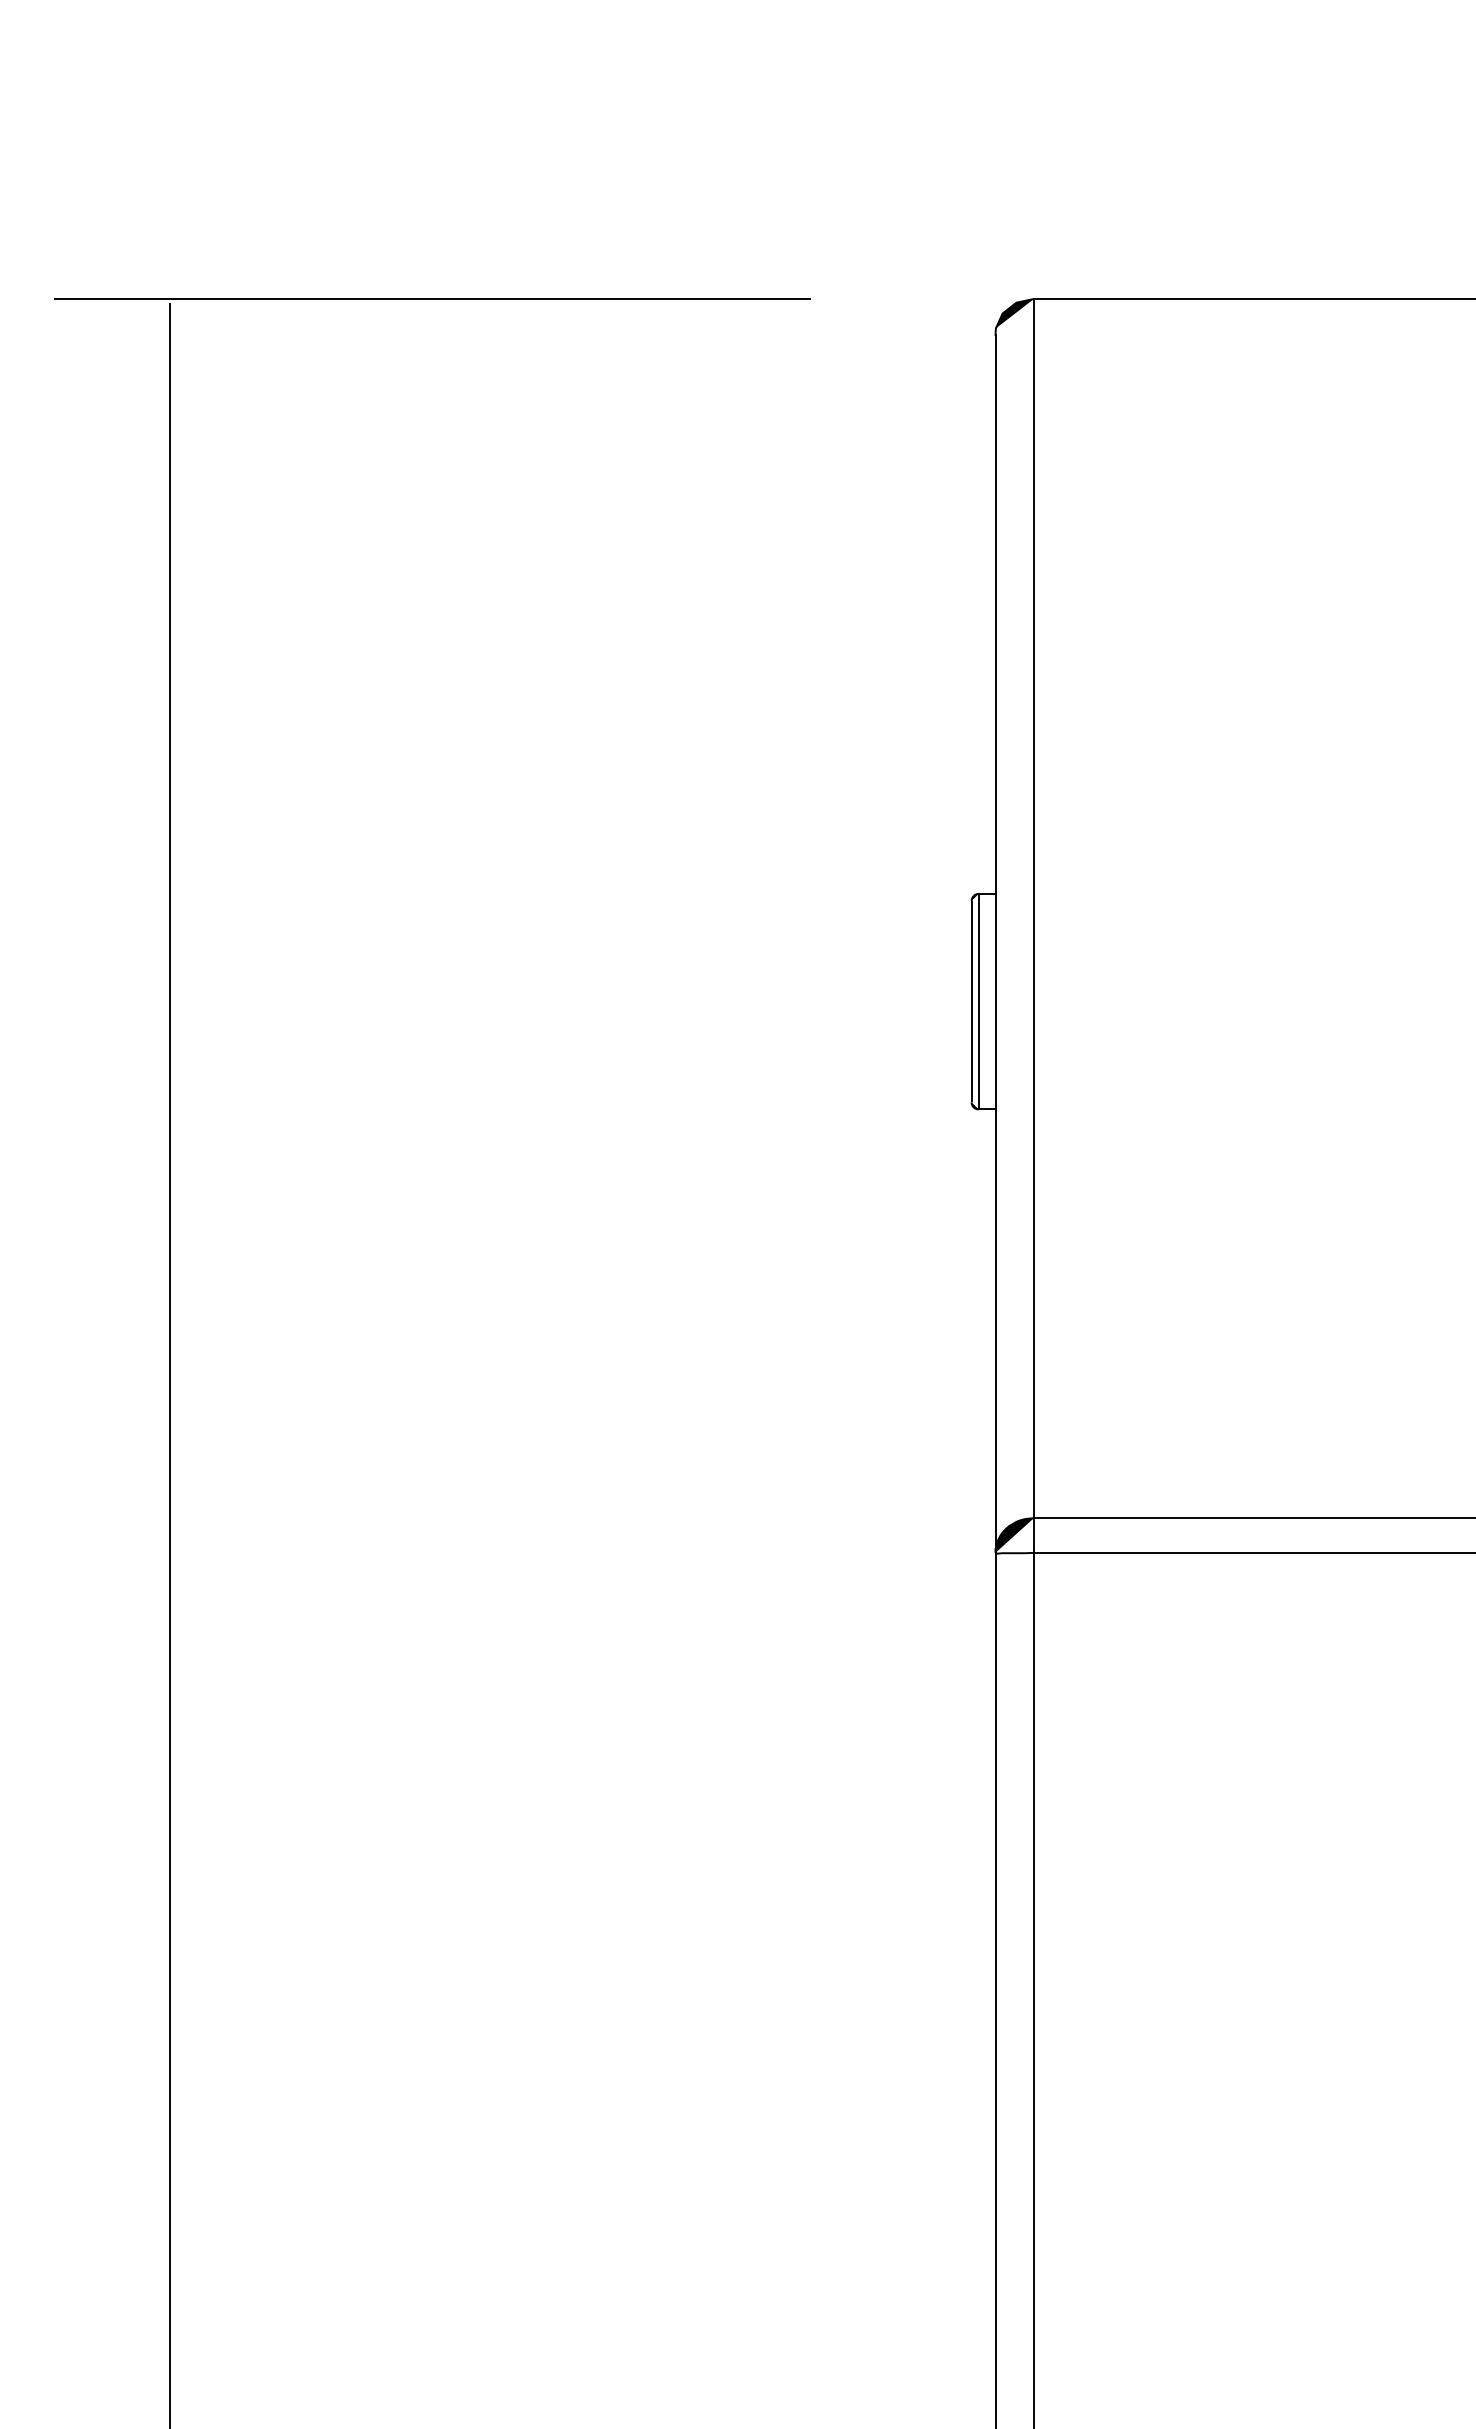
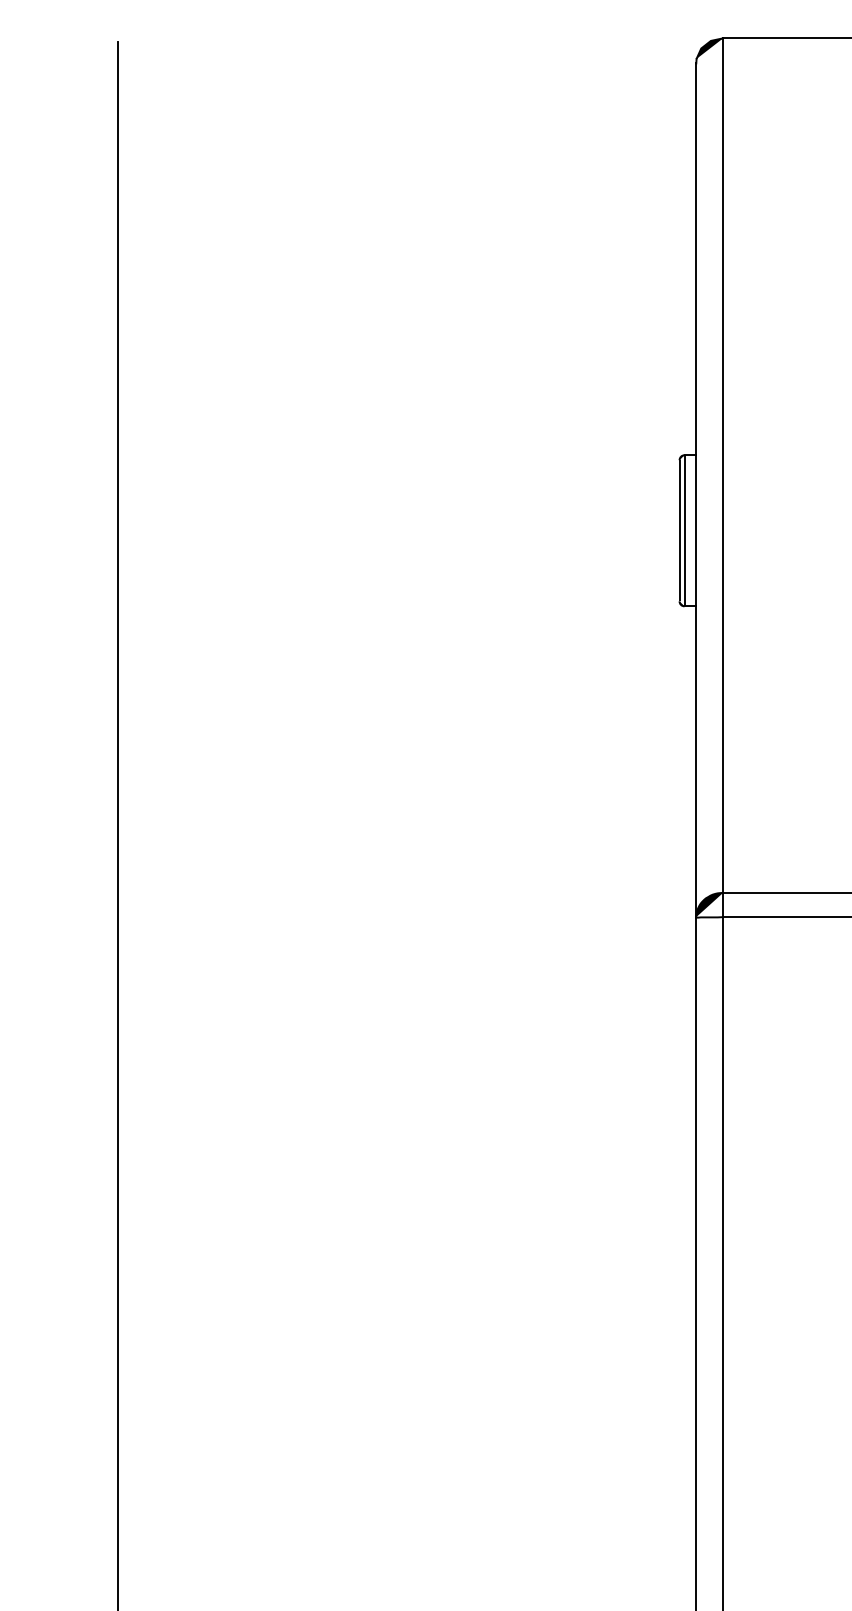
line: (432, 298) -> (301, 37), removed

